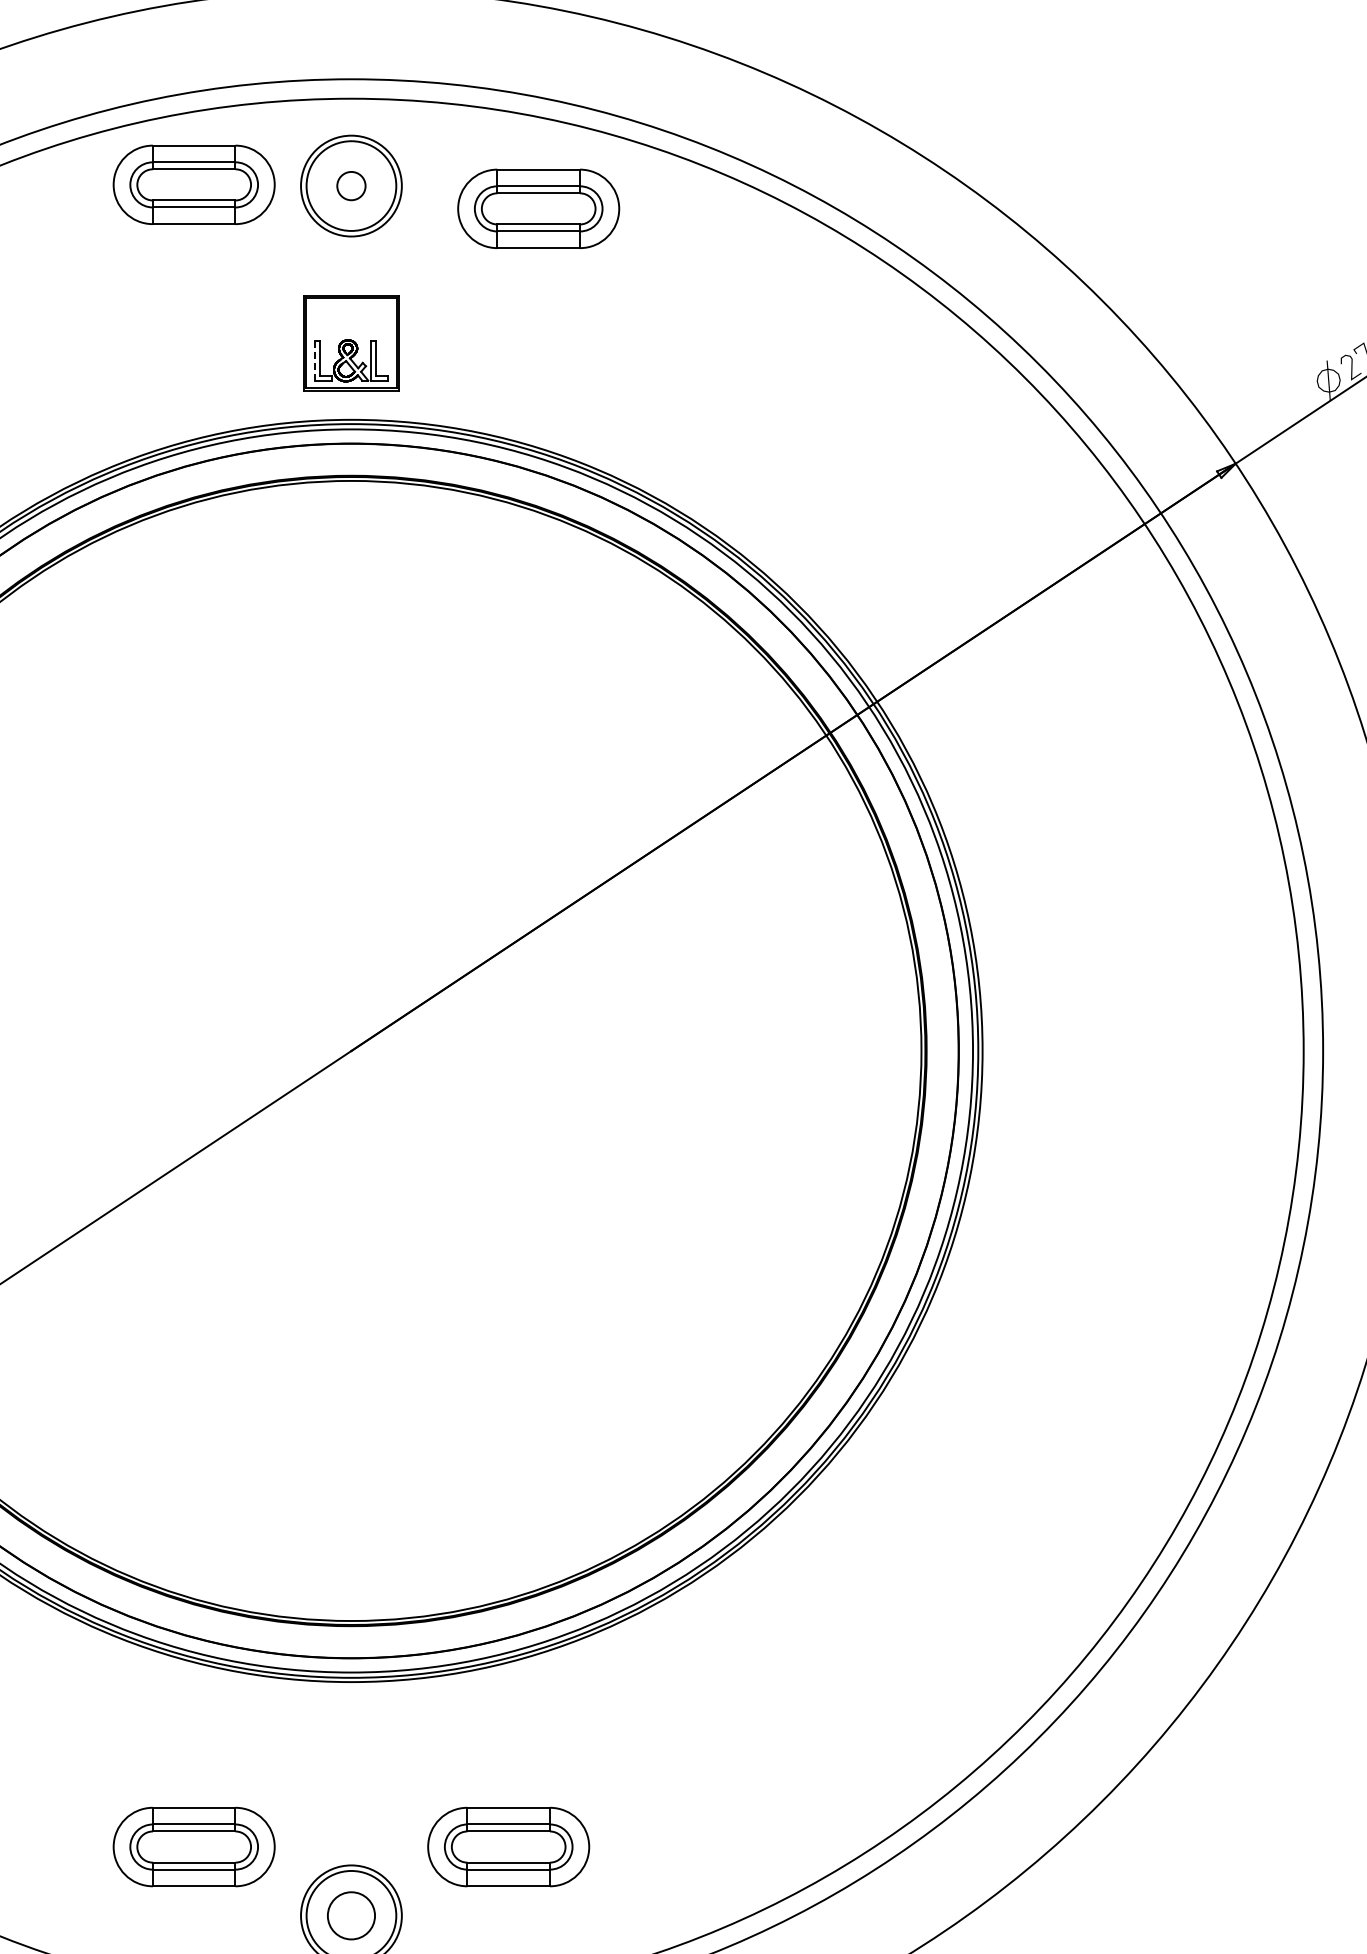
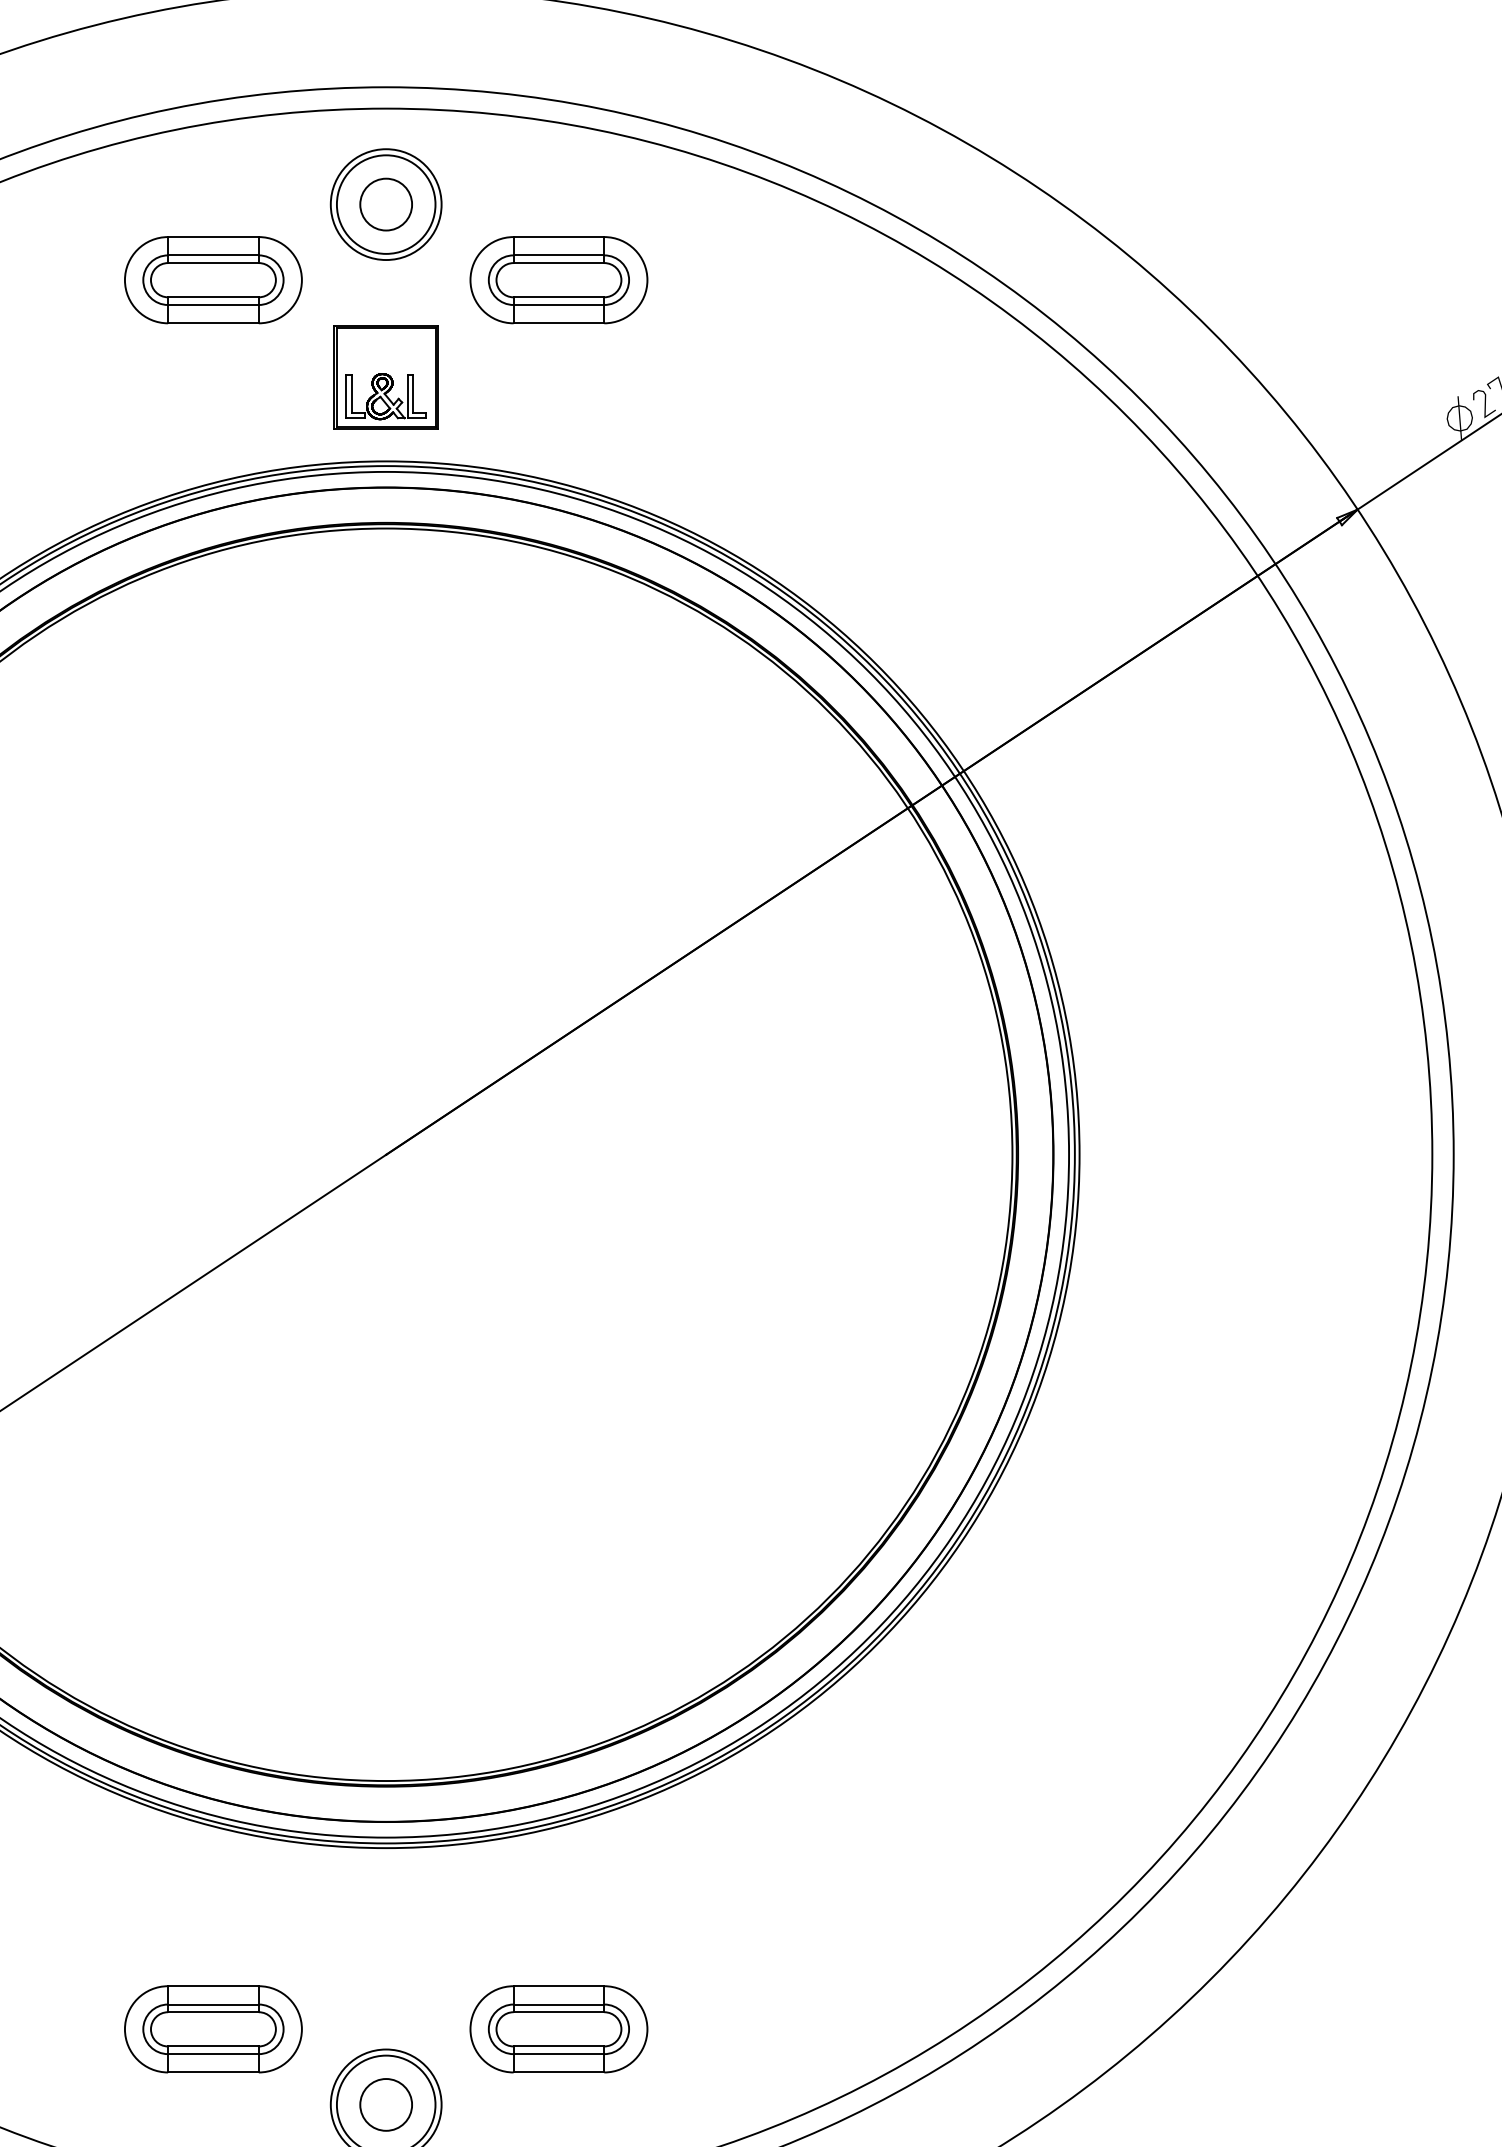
part: (193, 184) -> (212, 279), moved
circle: (351, 185) -> (386, 203), size x1.67
part: (538, 208) -> (558, 279), moved
line: (314, 360) -> (345, 396), dashed -> solid

